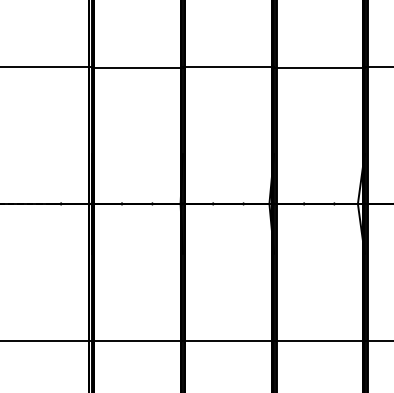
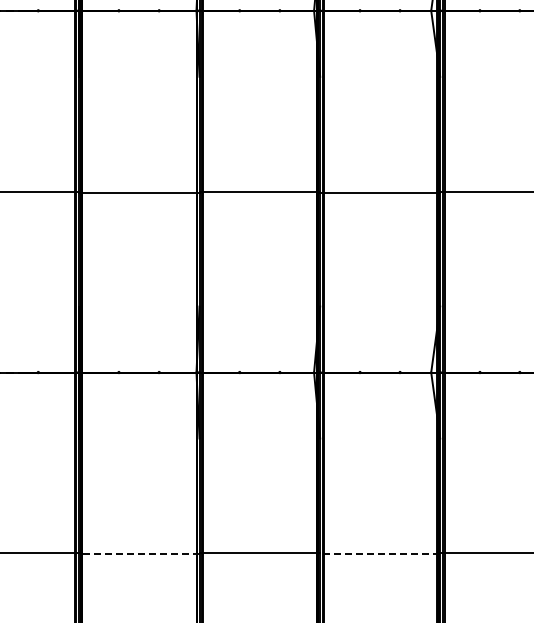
line: (136, 341) -> (138, 554), solid -> dashed
line: (318, 341) -> (379, 554), solid -> dashed

